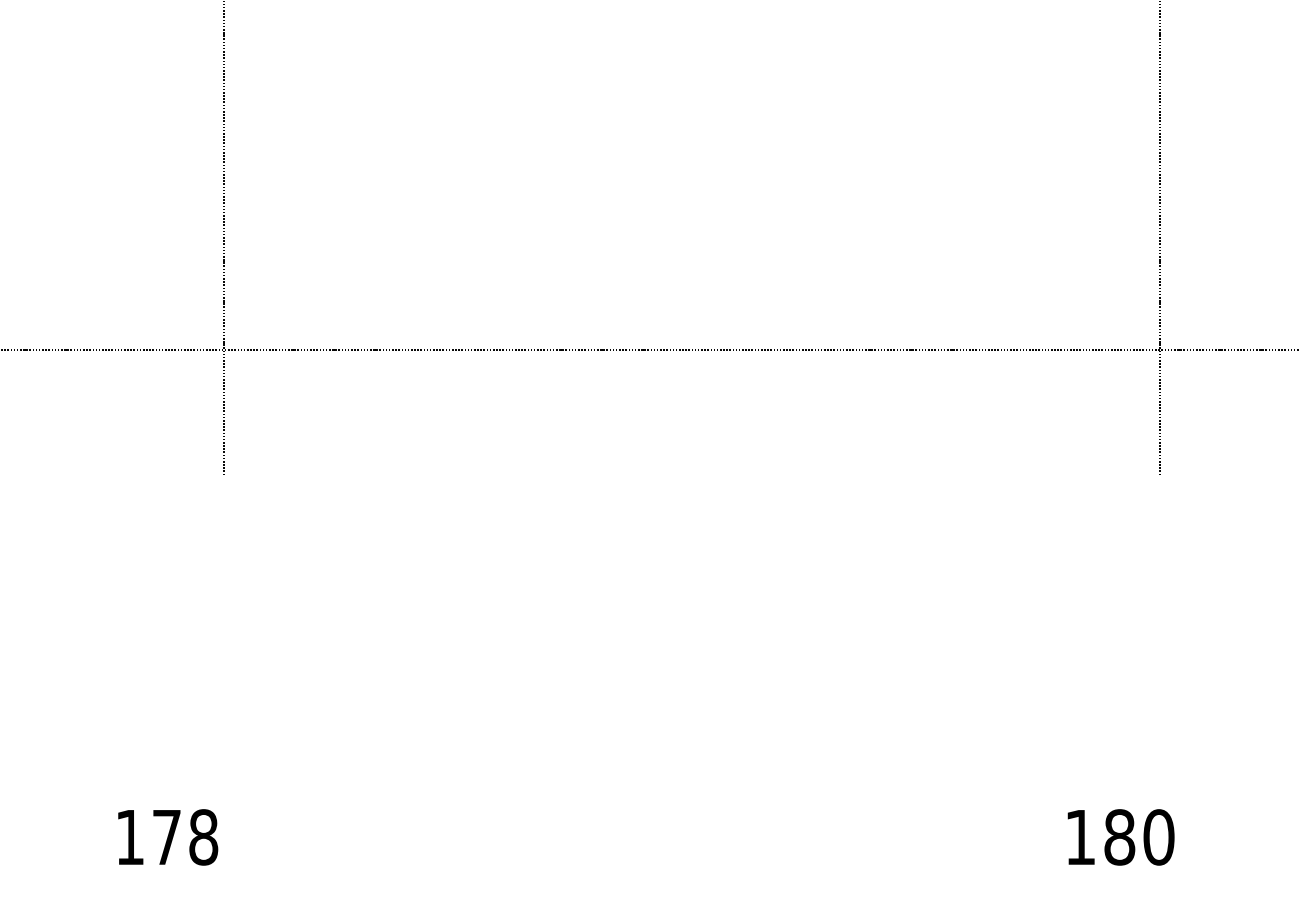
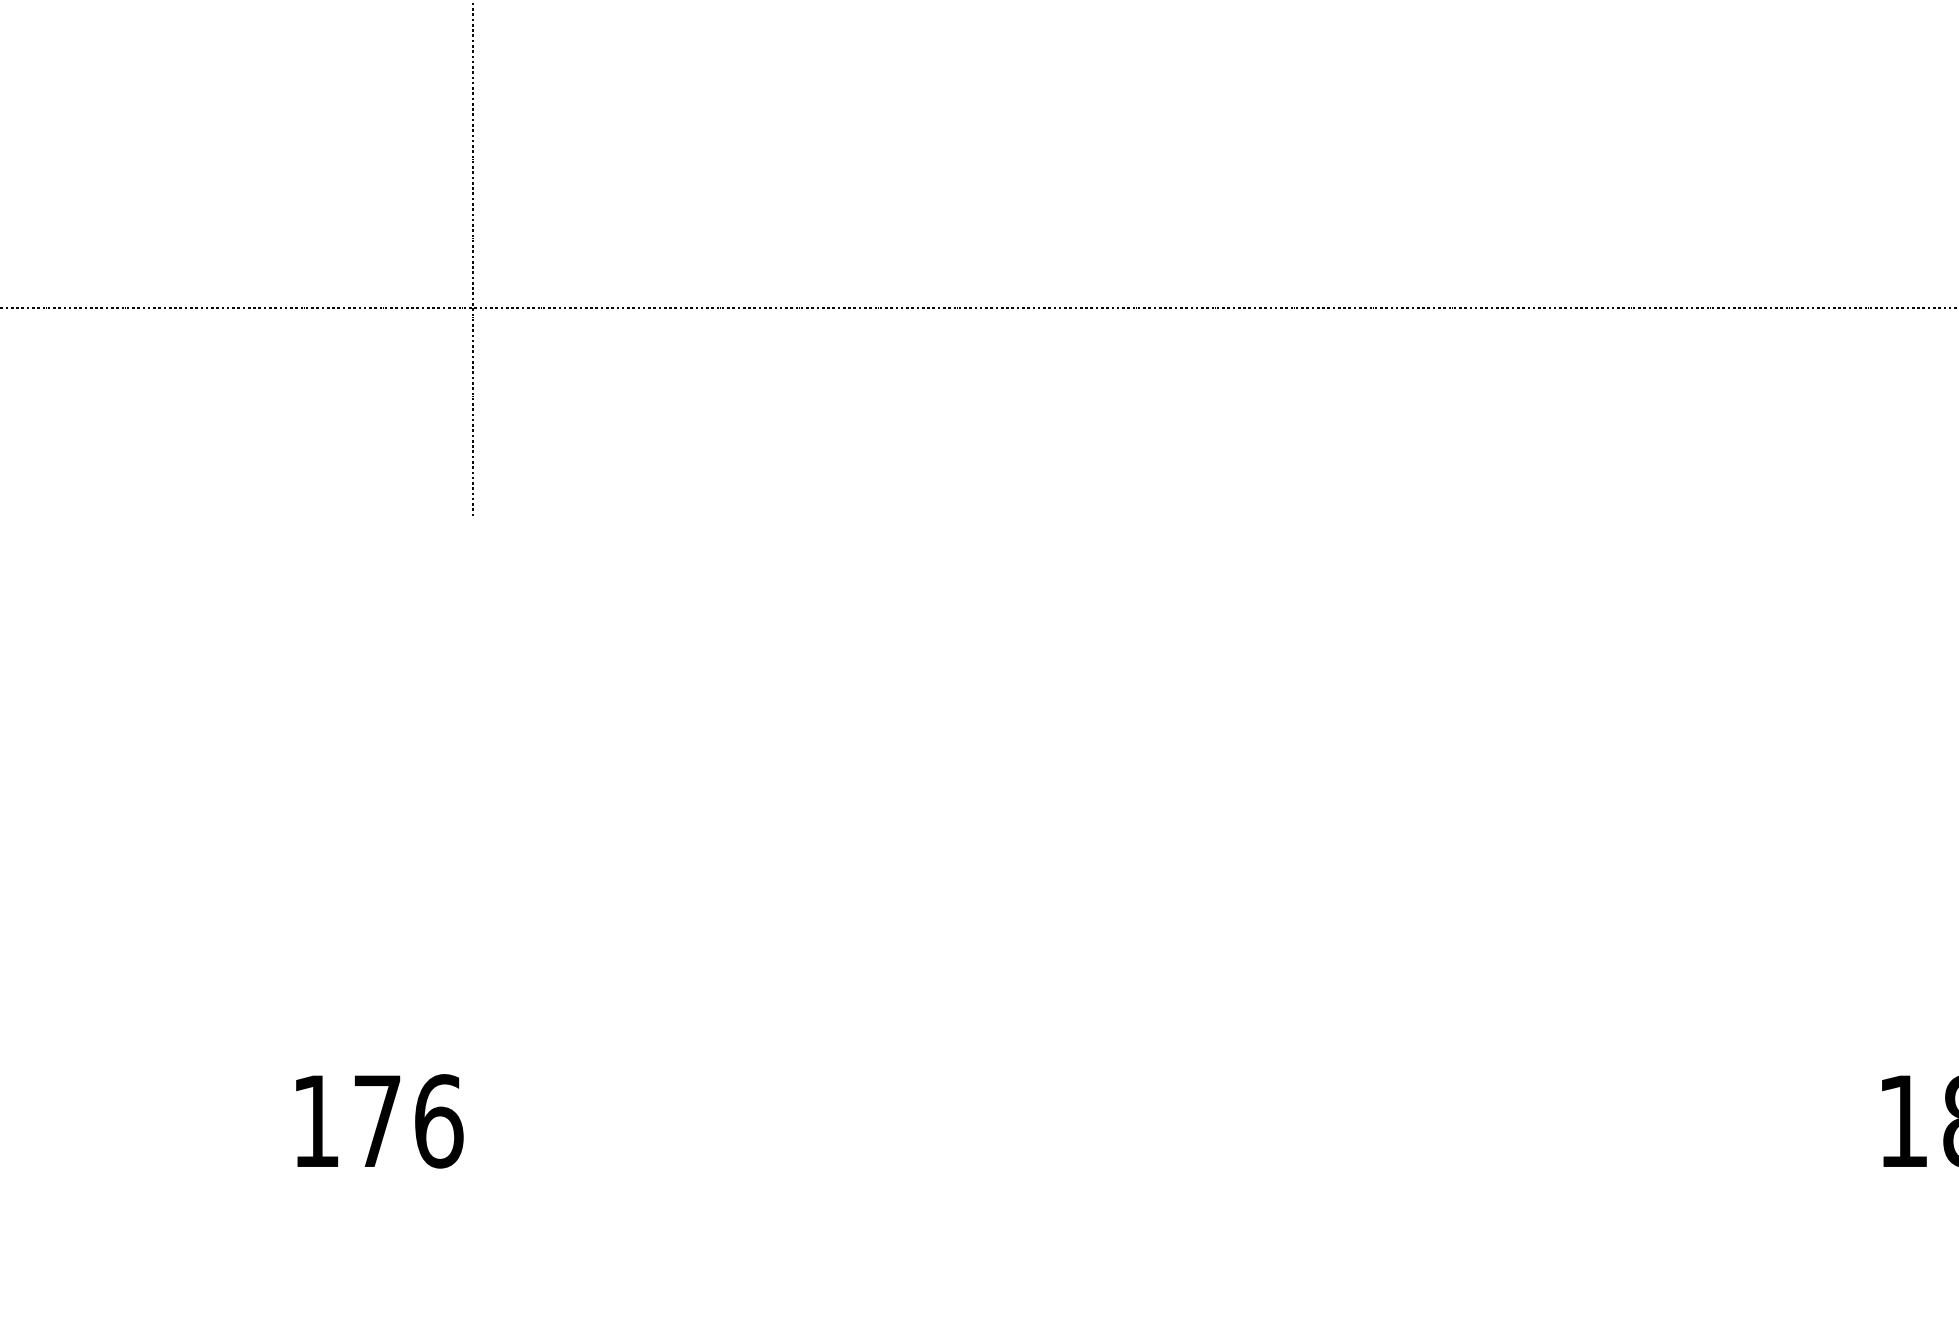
text: (203, 837) -> (438, 1121), 178 -> 176

